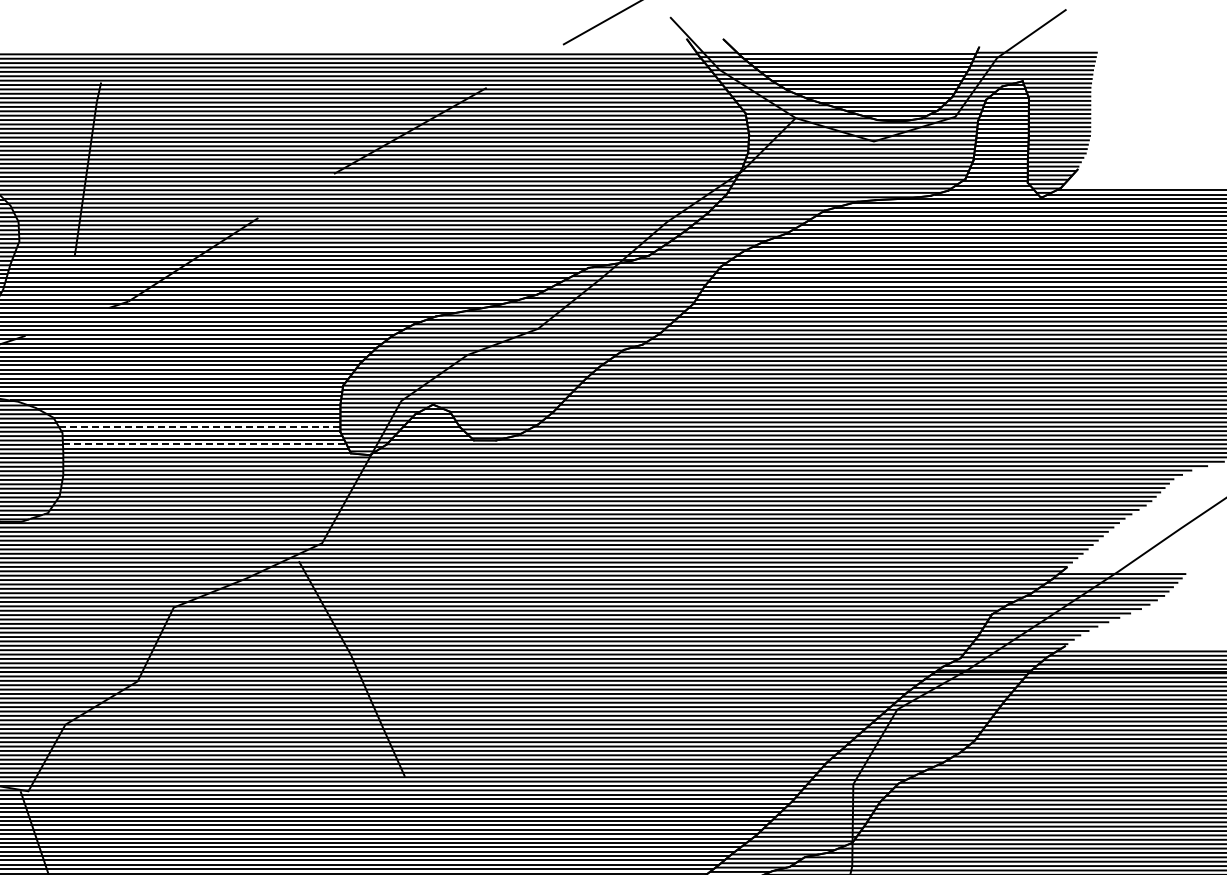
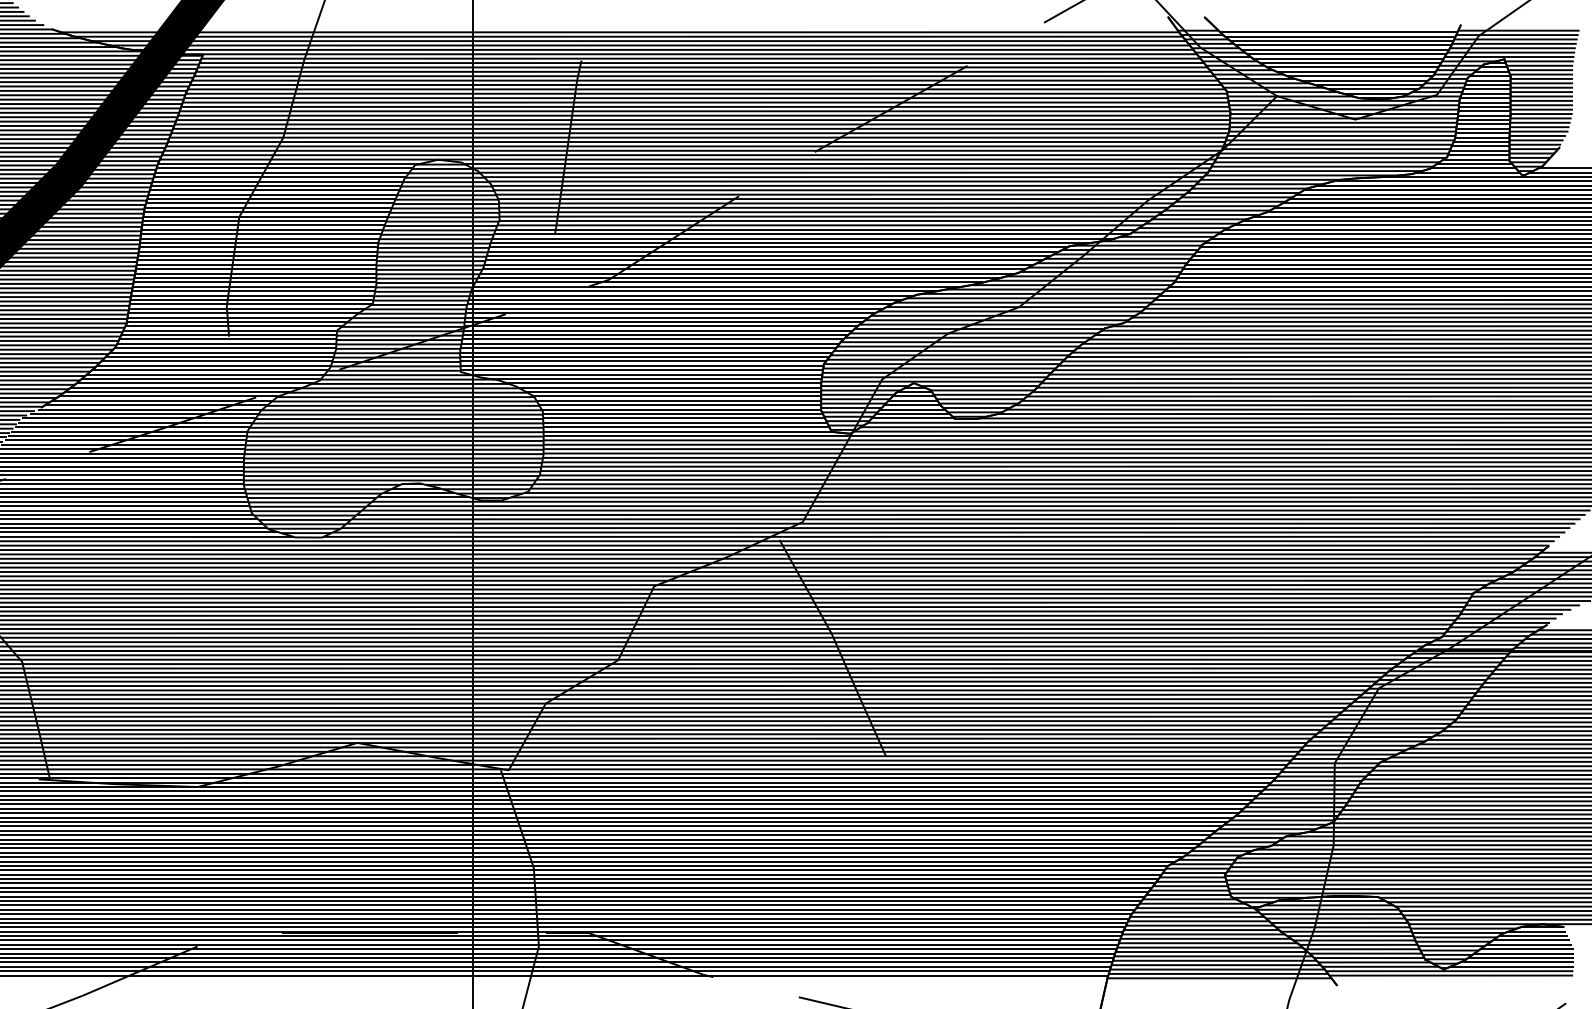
line: (199, 426) -> (680, 405), dashed -> solid
line: (204, 443) -> (685, 422), dashed -> solid

